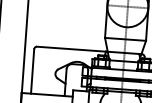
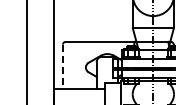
line: (32, 72) -> (62, 67), solid -> dashed

